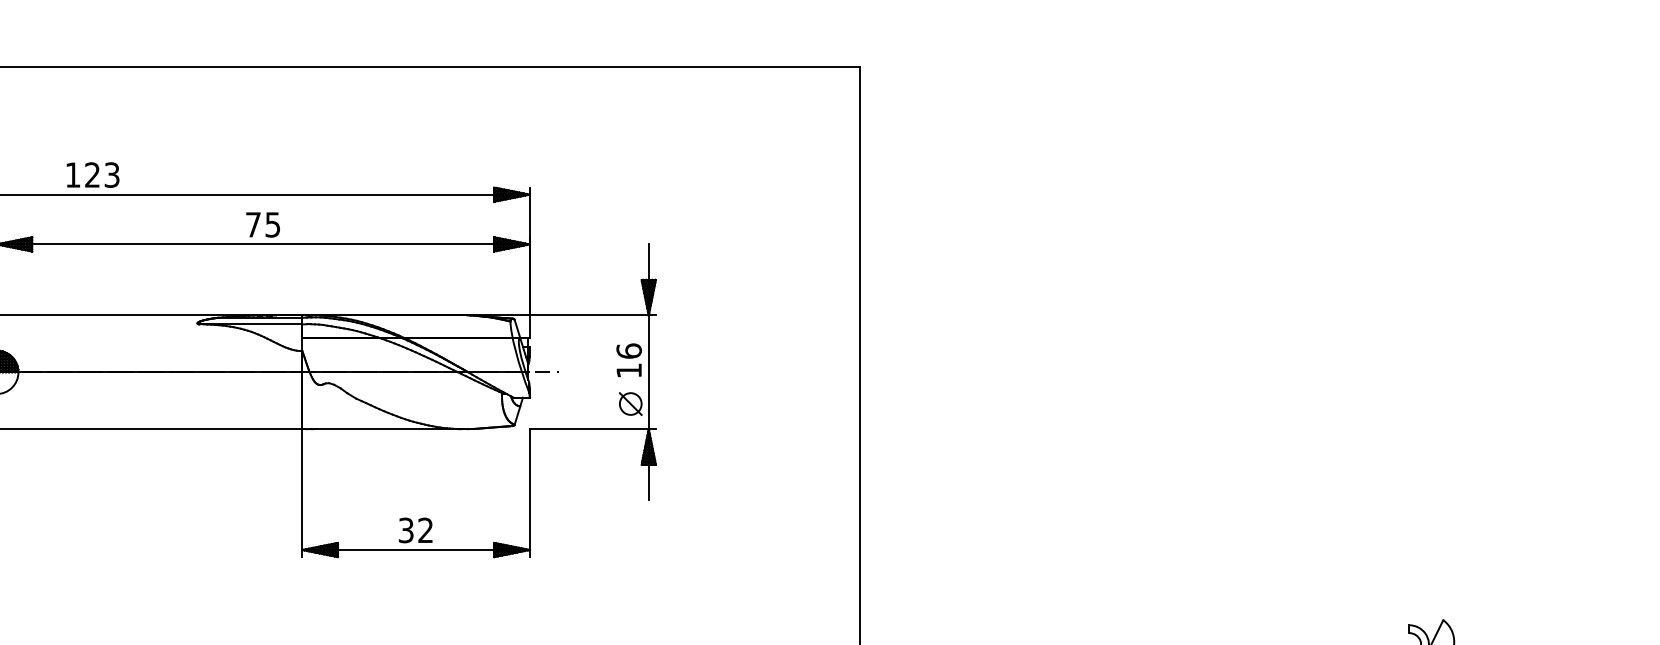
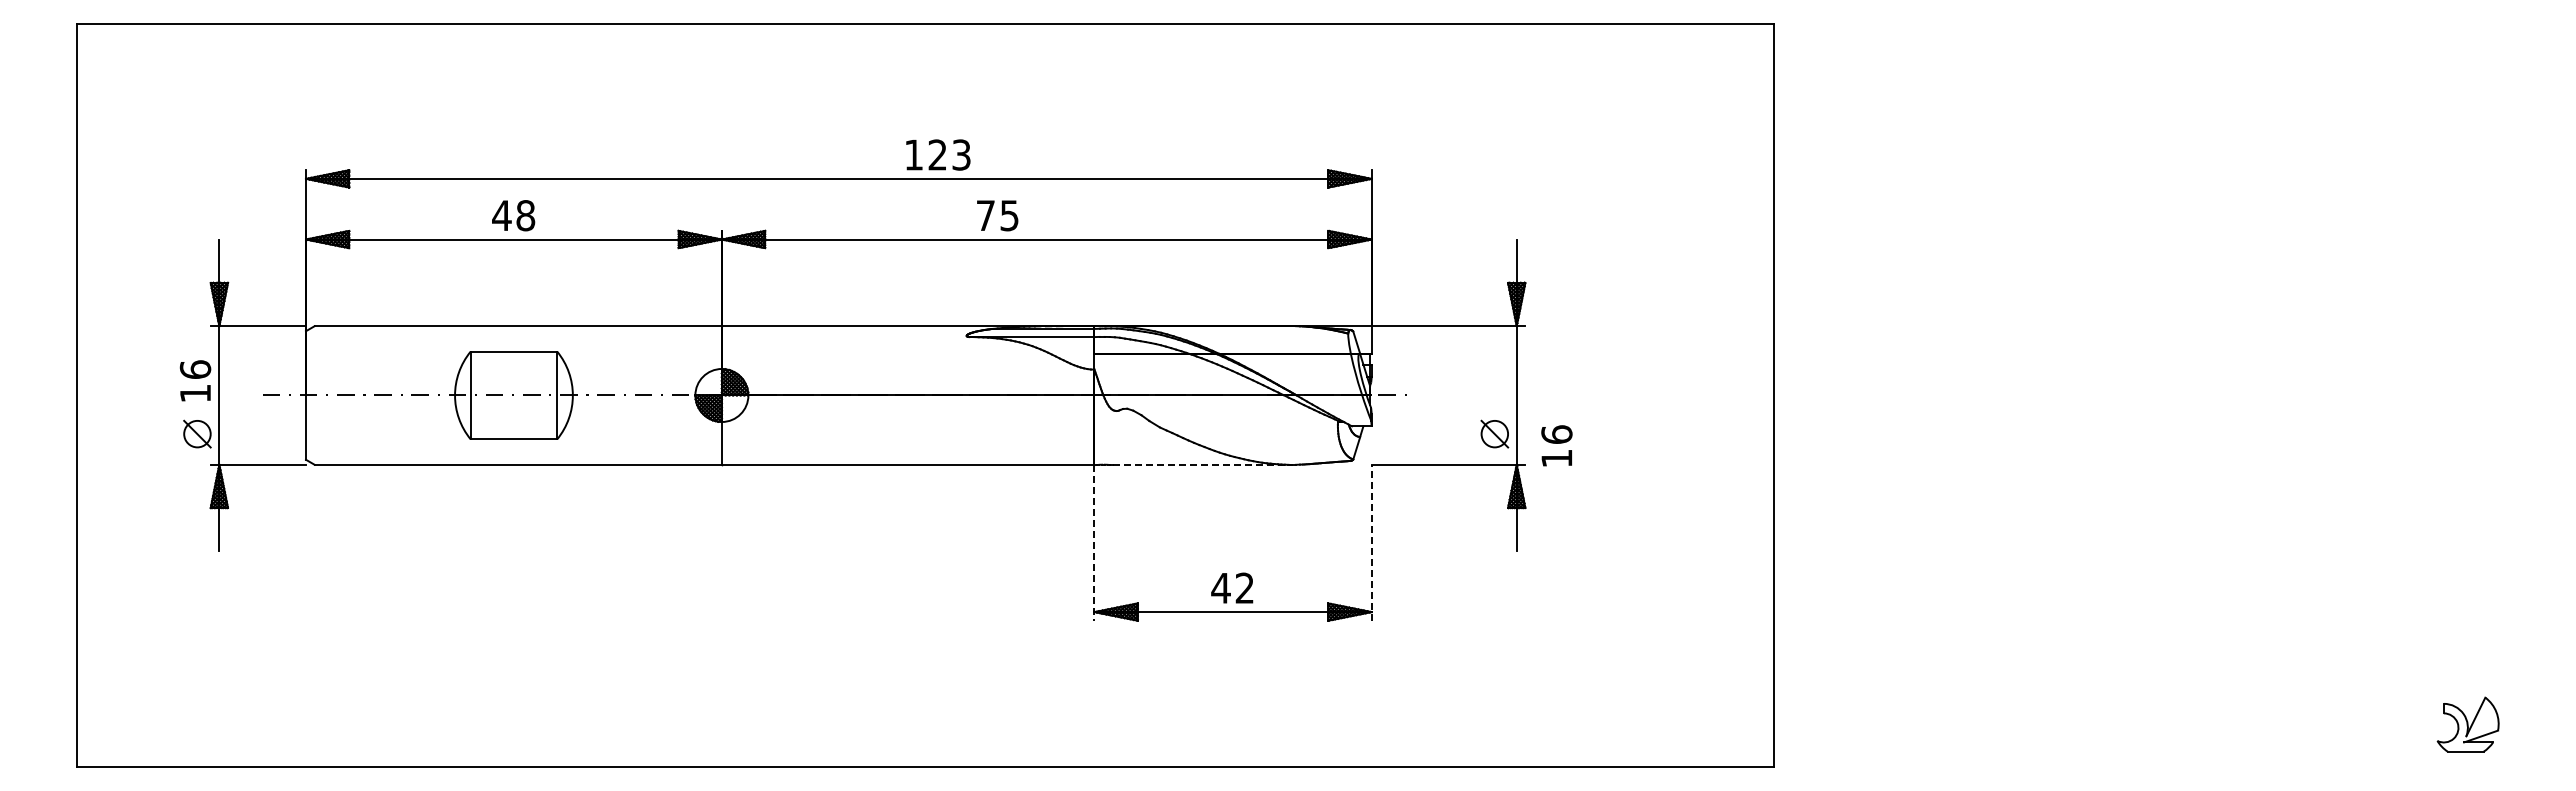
text: (93, 174) -> (938, 154), moved
text: (263, 224) -> (997, 215), moved
text: (628, 360) -> (1556, 445), moved
line: (390, 428) -> (1202, 464), solid -> dashed
line: (302, 492) -> (1094, 542), solid -> dashed
line: (529, 492) -> (1371, 542), solid -> dashed
text: (405, 529) -> (1220, 587), 32 -> 42

